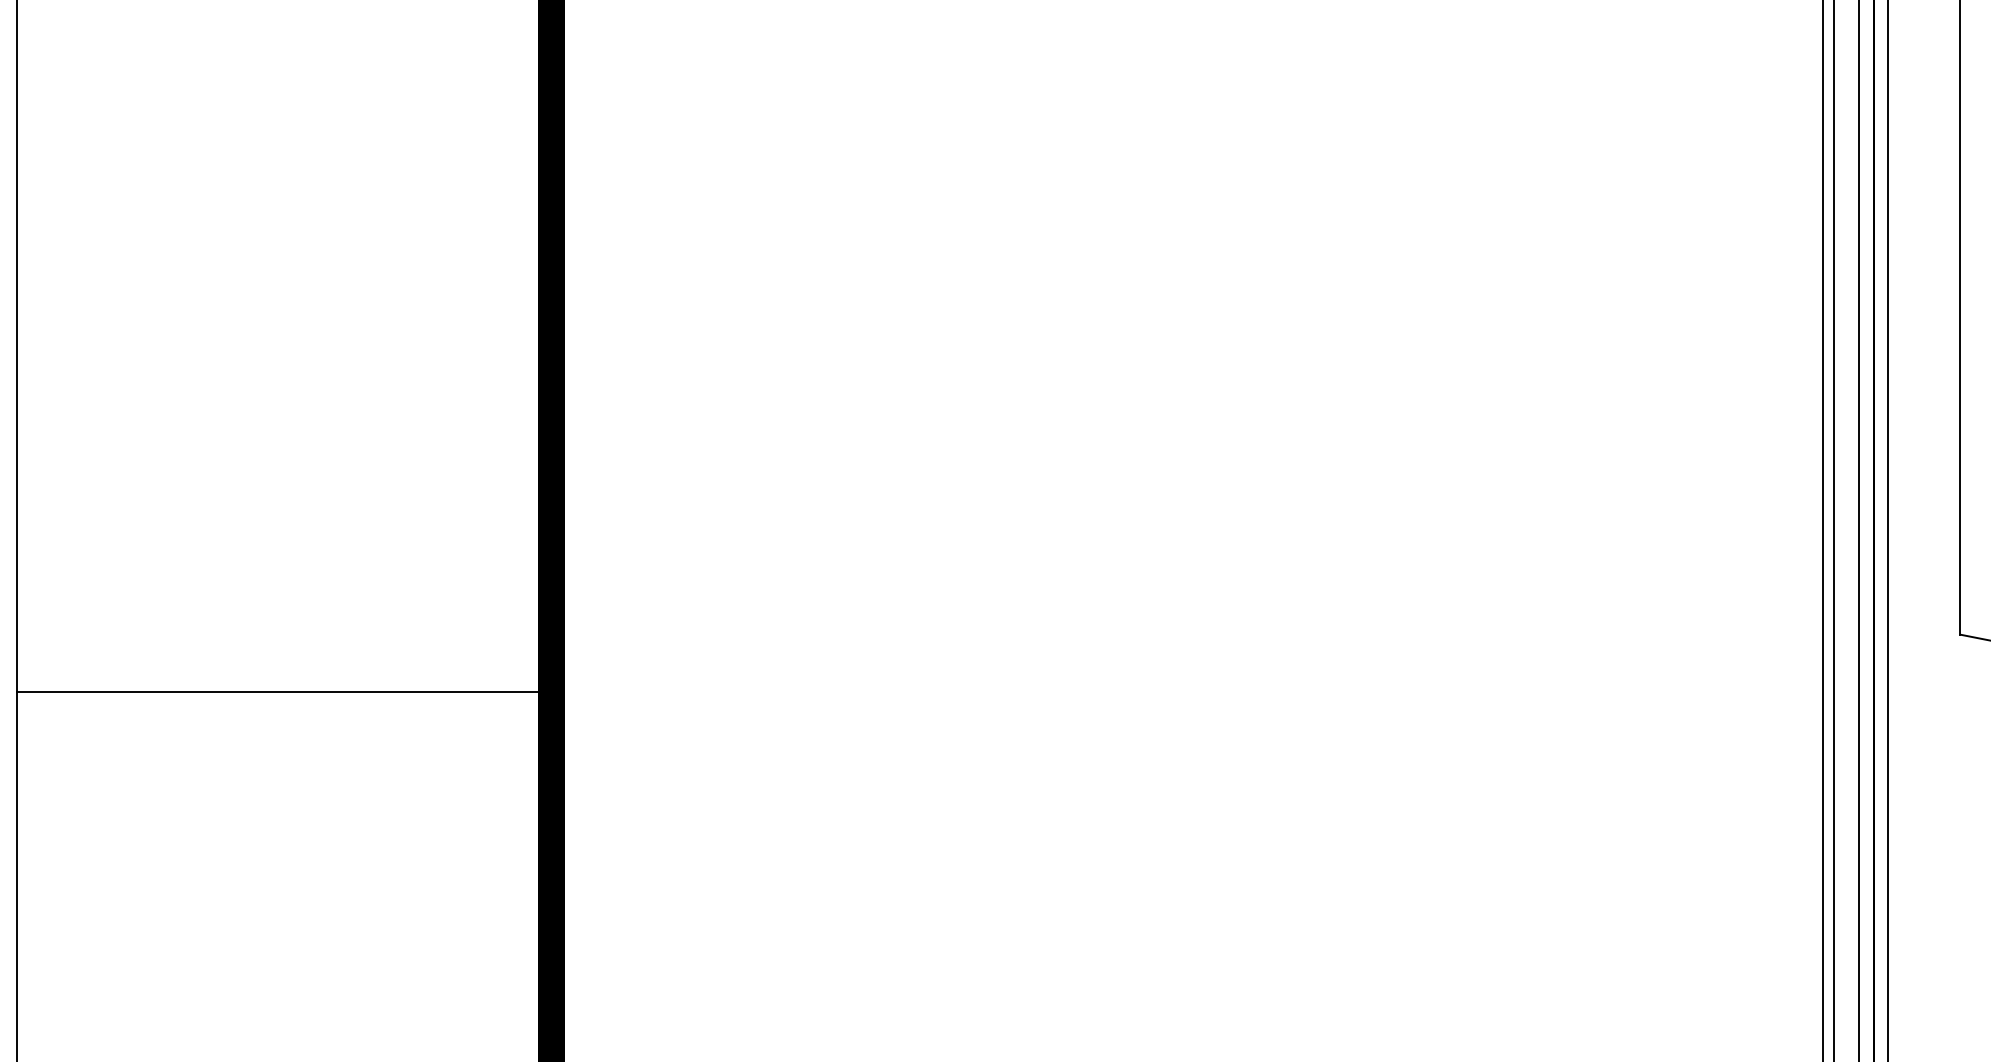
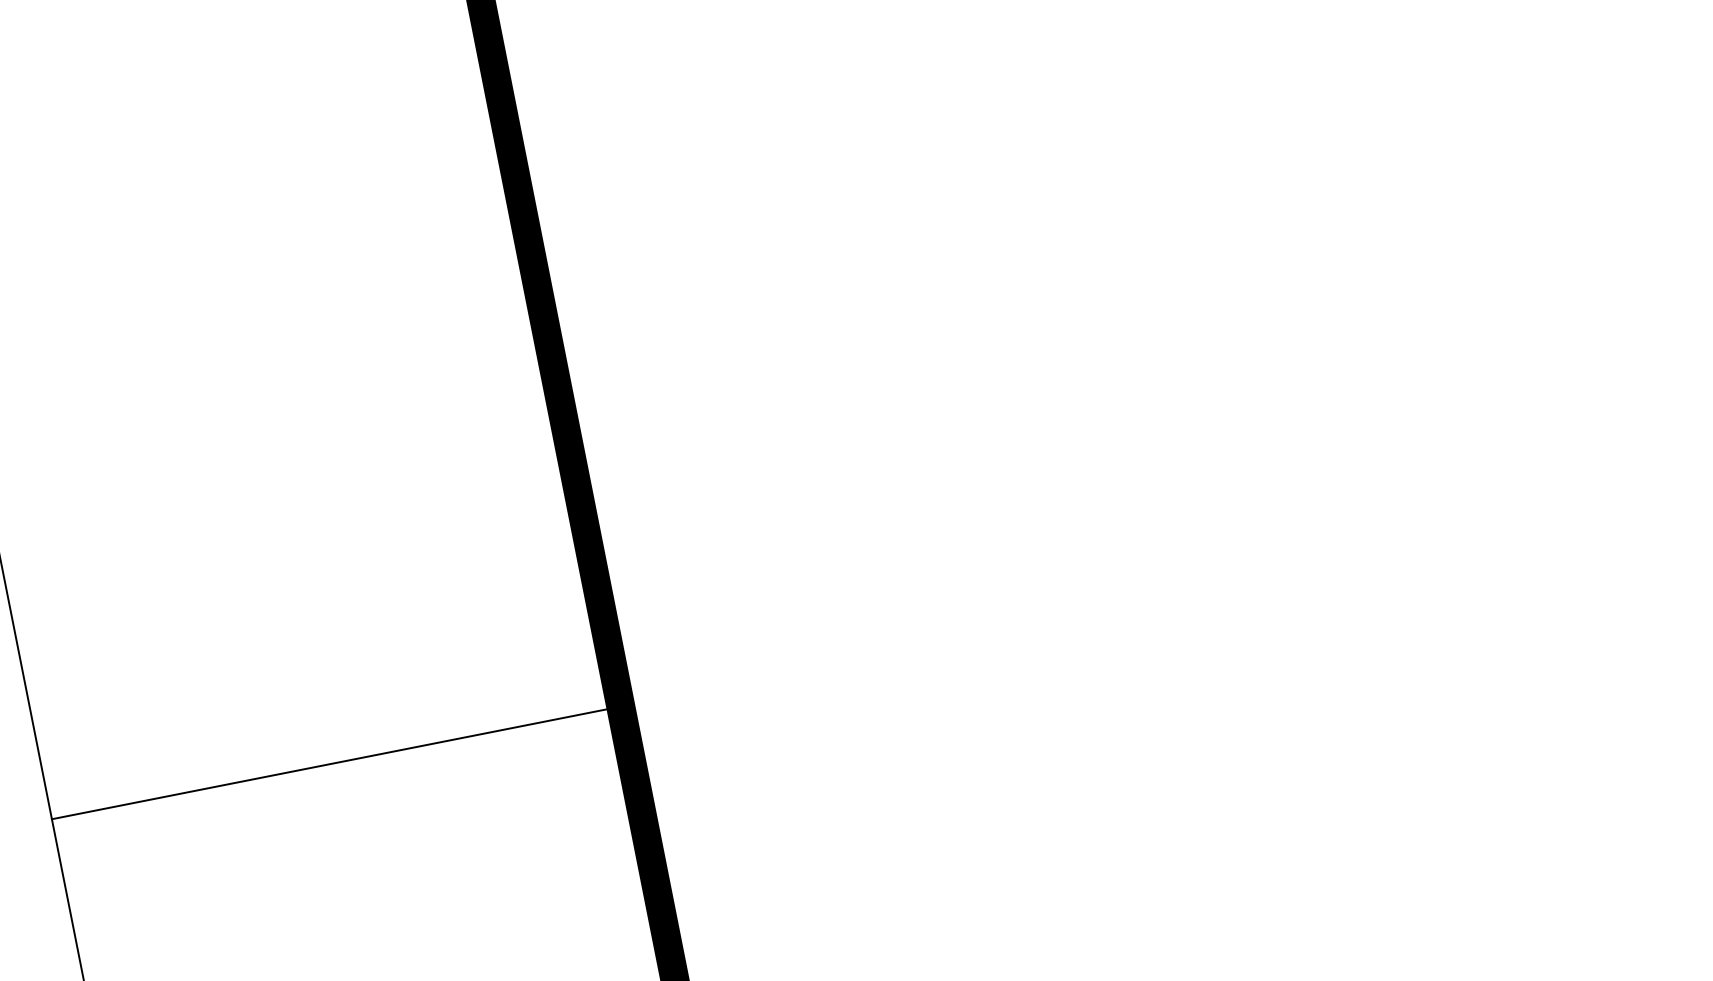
line: (283, 692) -> (335, 763), moved

